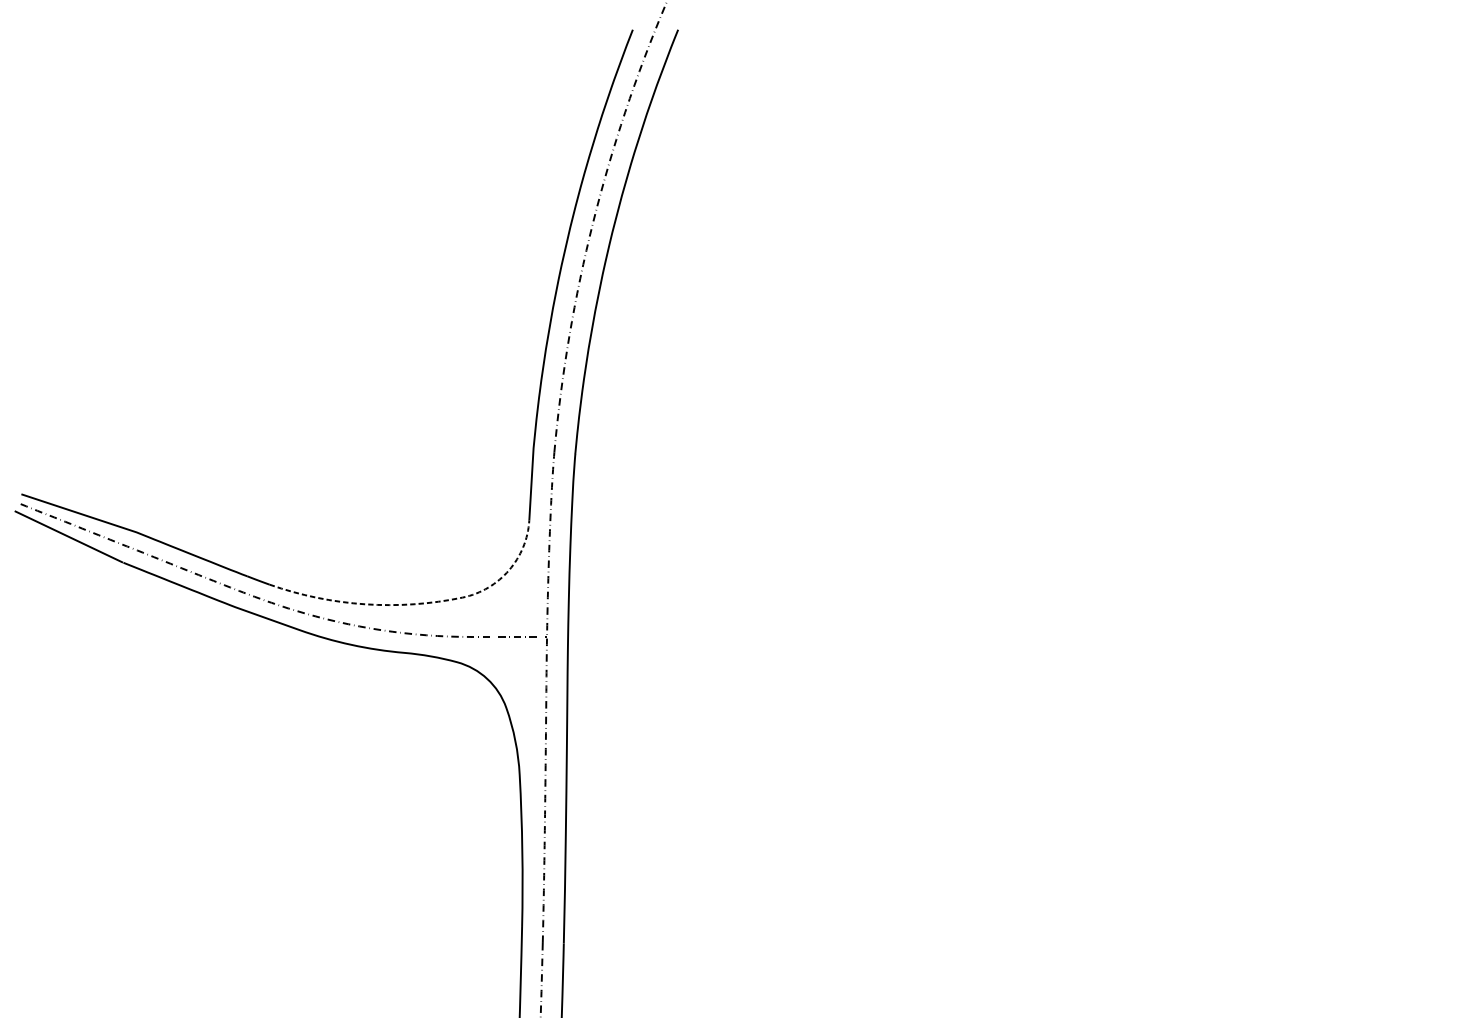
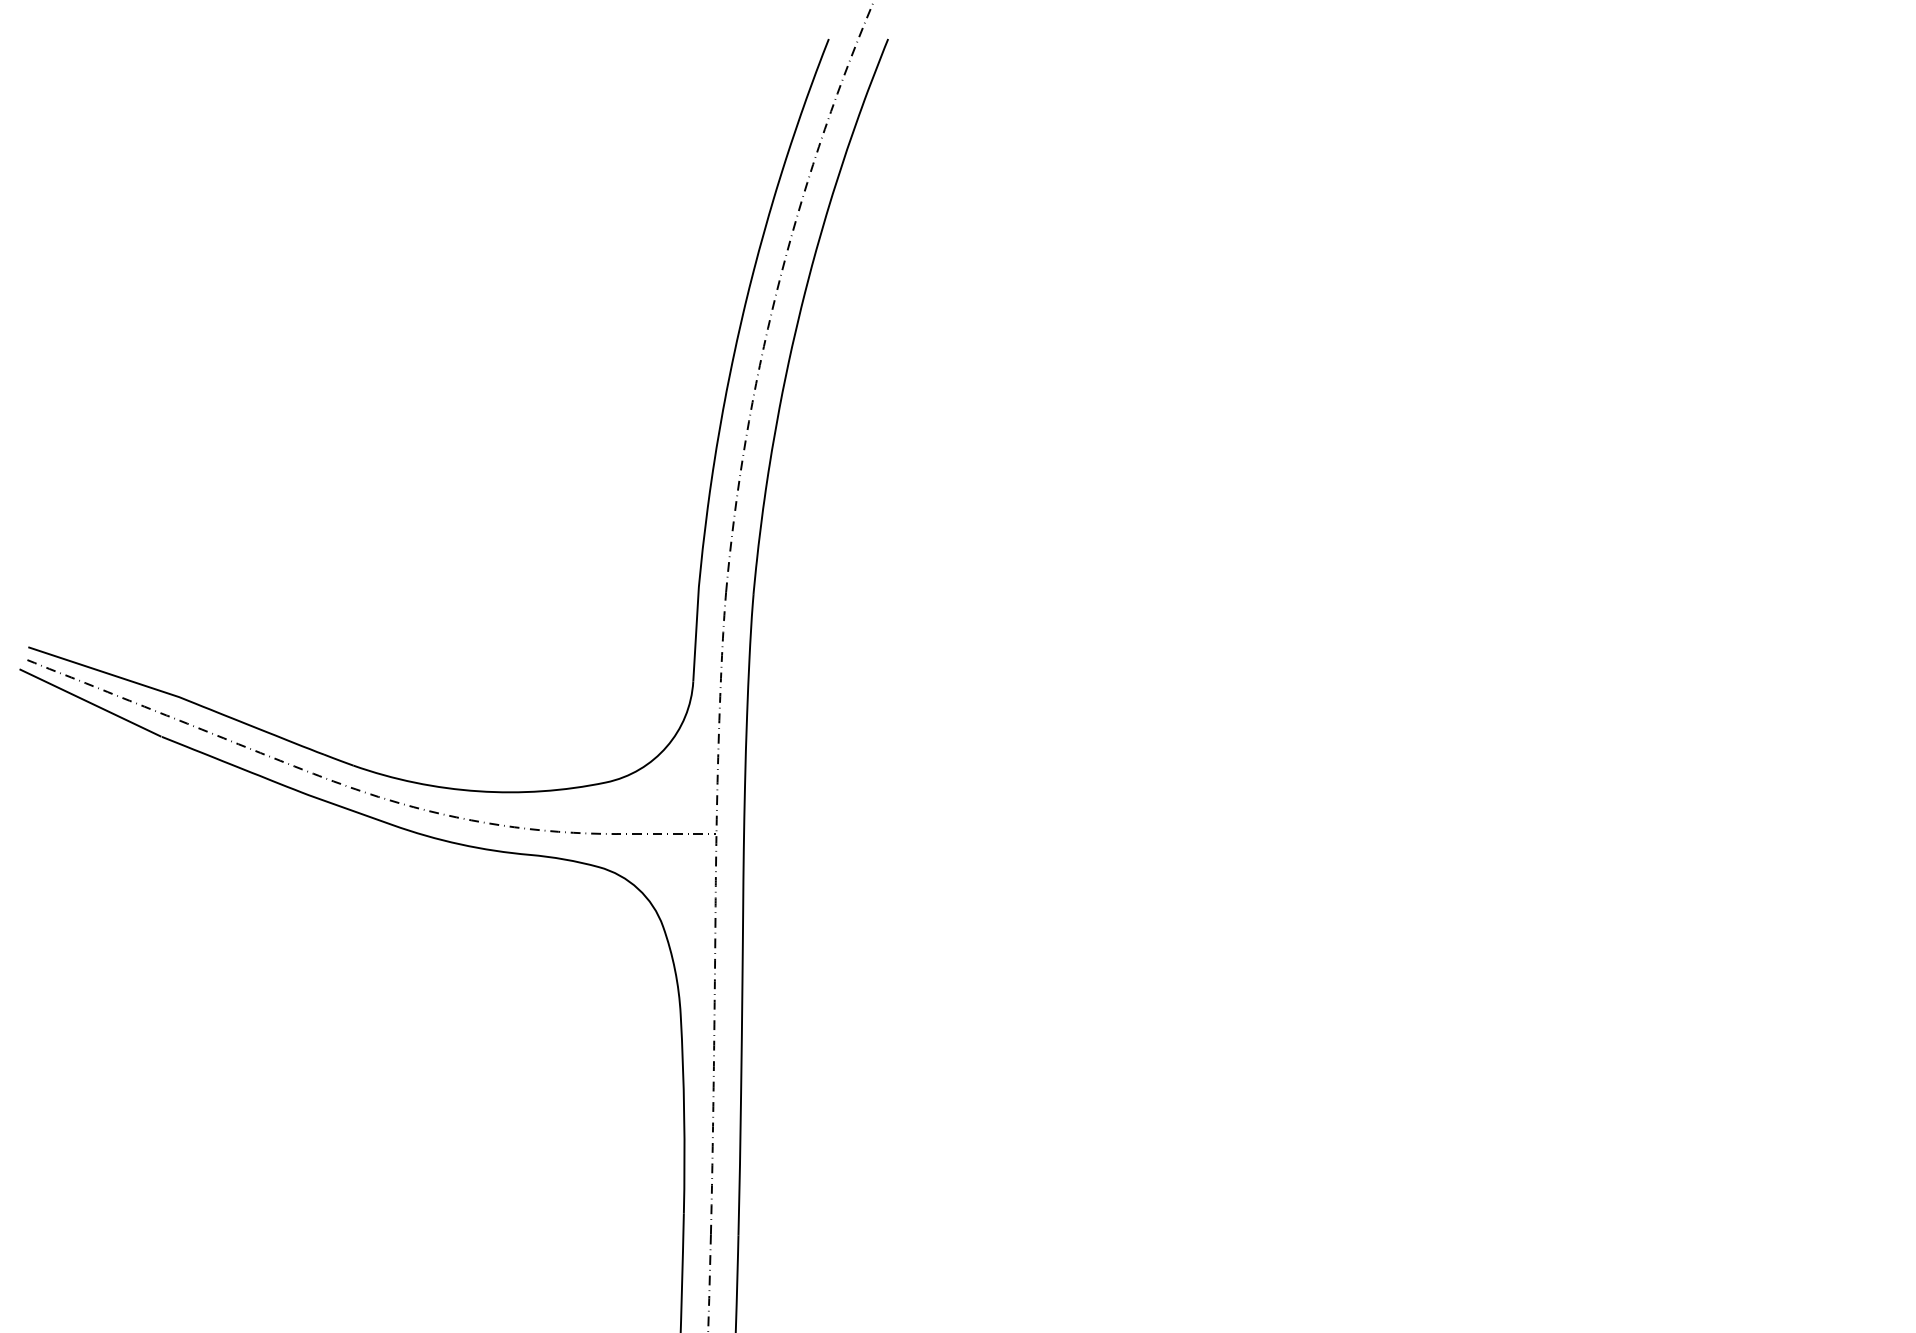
line: (425, 602) -> (557, 789), dashed -> solid

